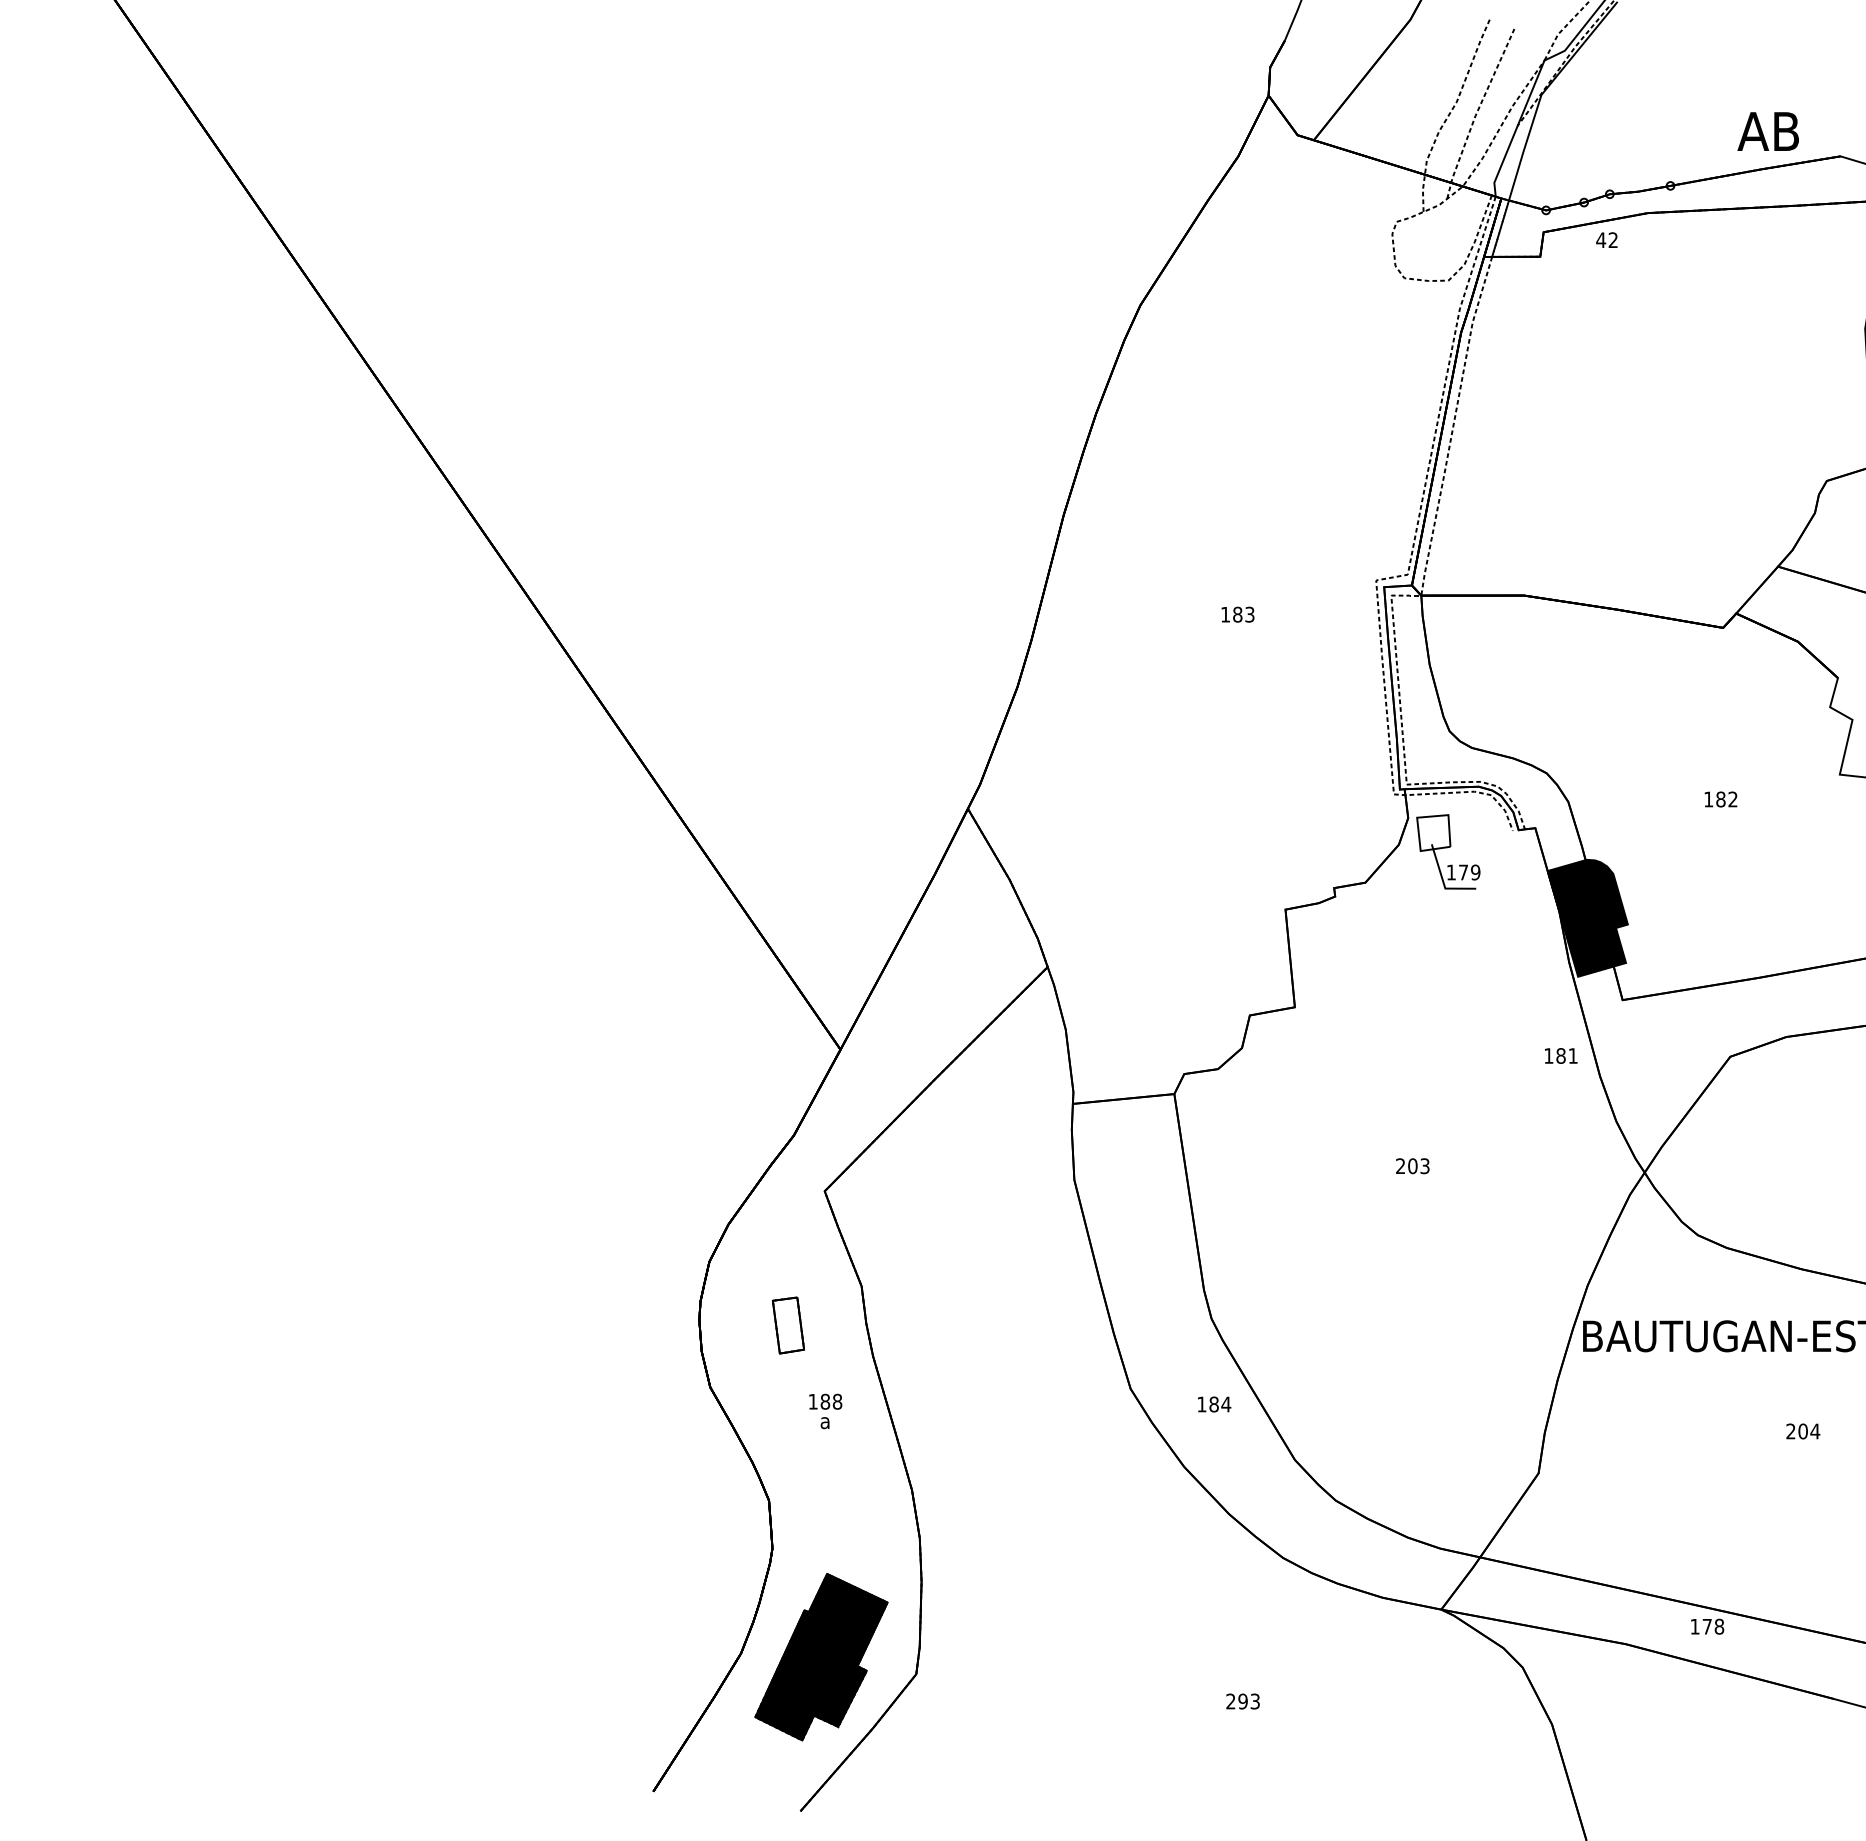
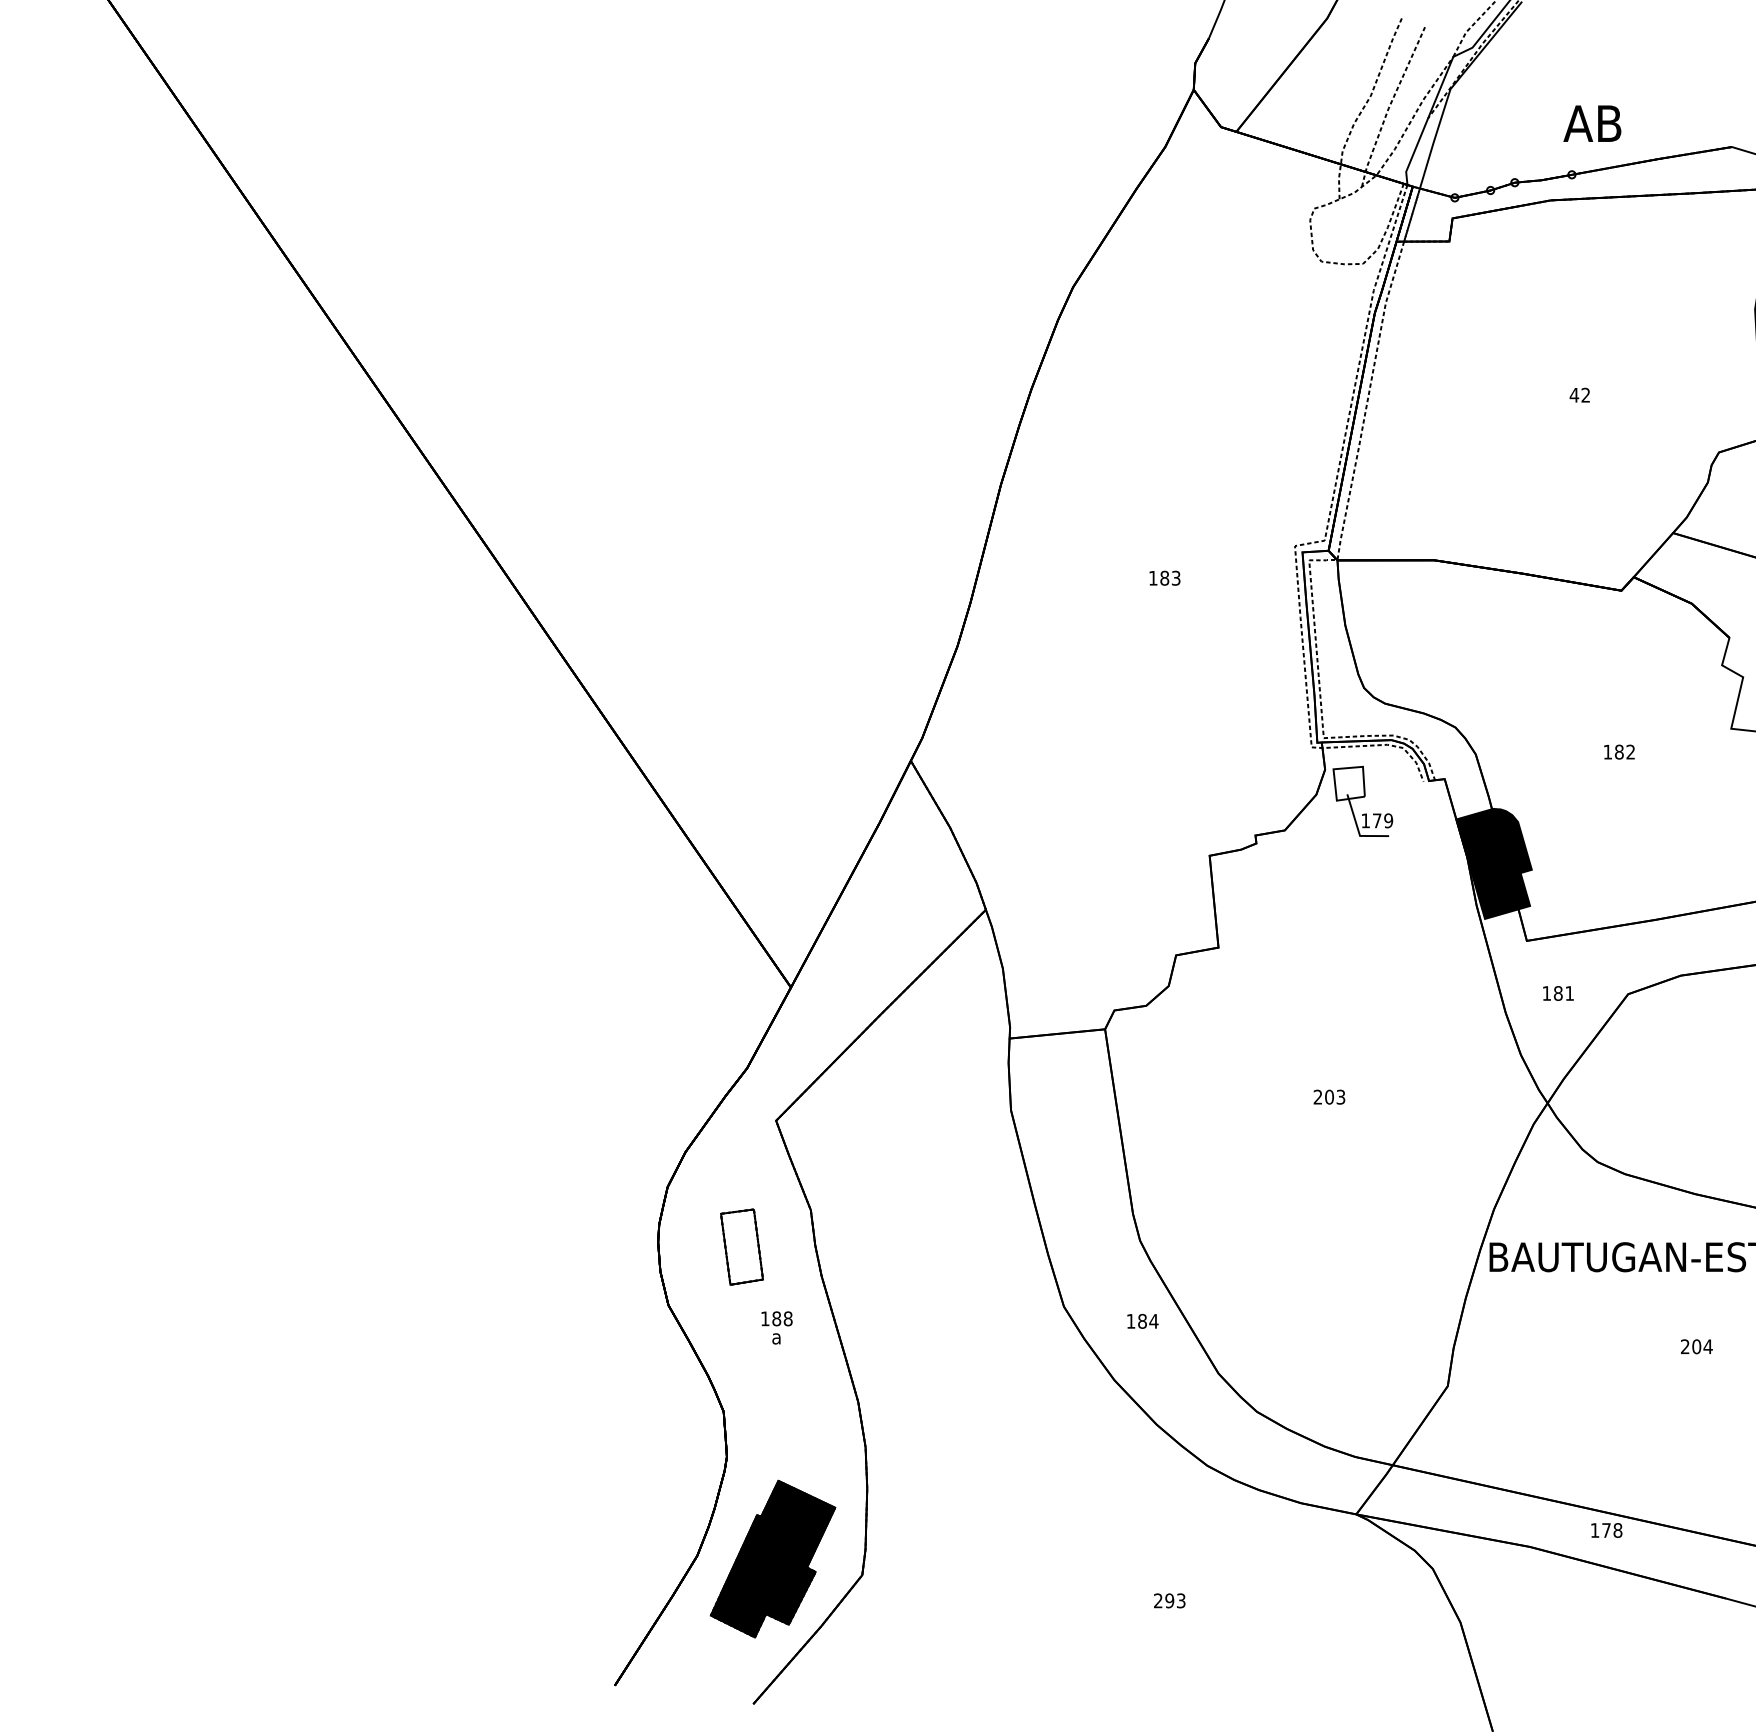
text: (1767, 131) -> (1591, 123), moved
text: (1606, 239) -> (1579, 394), moved
text: (1561, 1055) -> (1558, 993), moved
part: (788, 1325) -> (742, 1247), size x1.43

